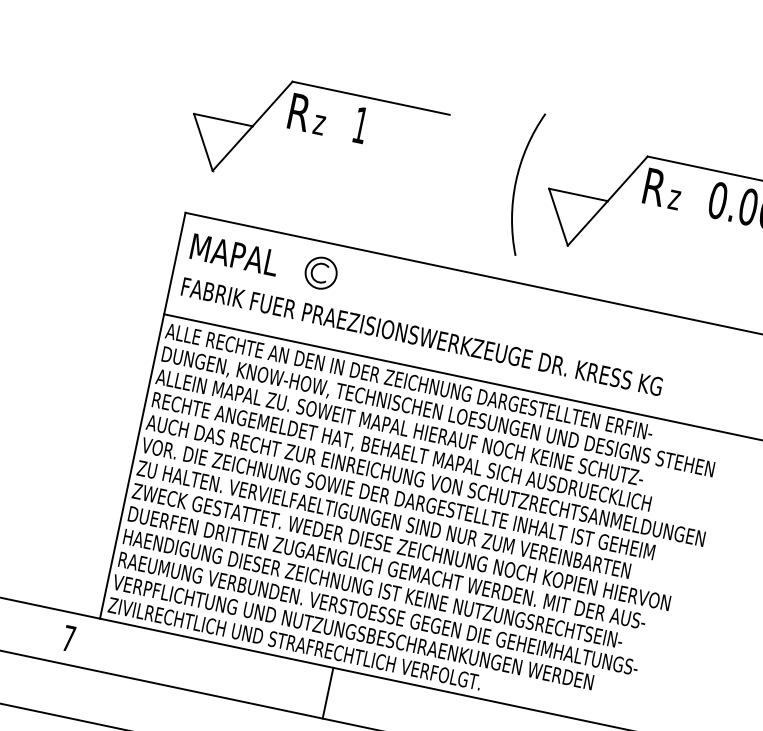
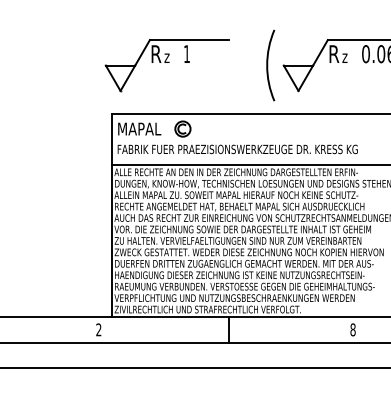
text: (68, 637) -> (98, 329), 7 -> 2

